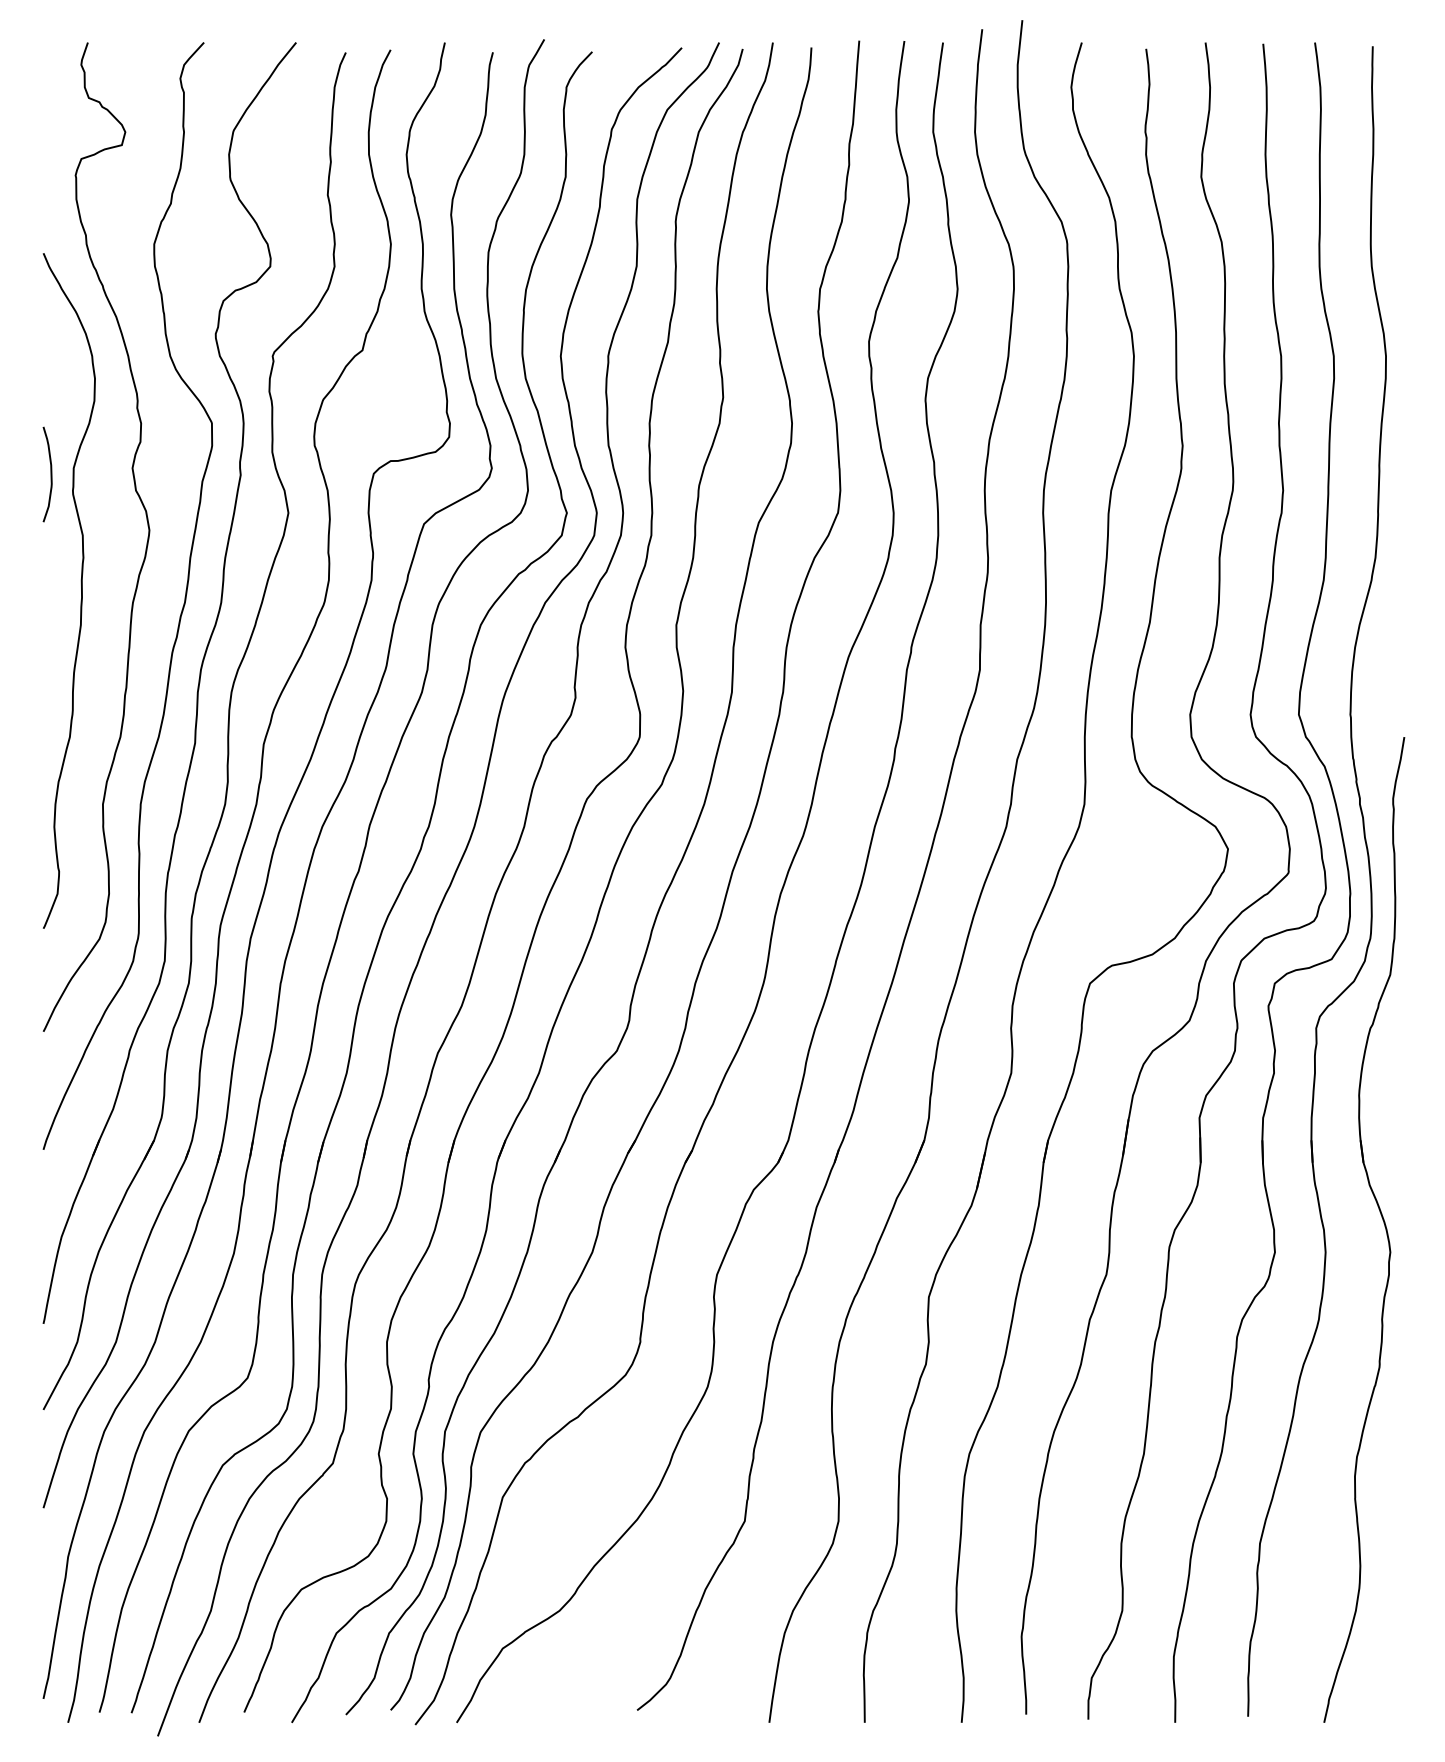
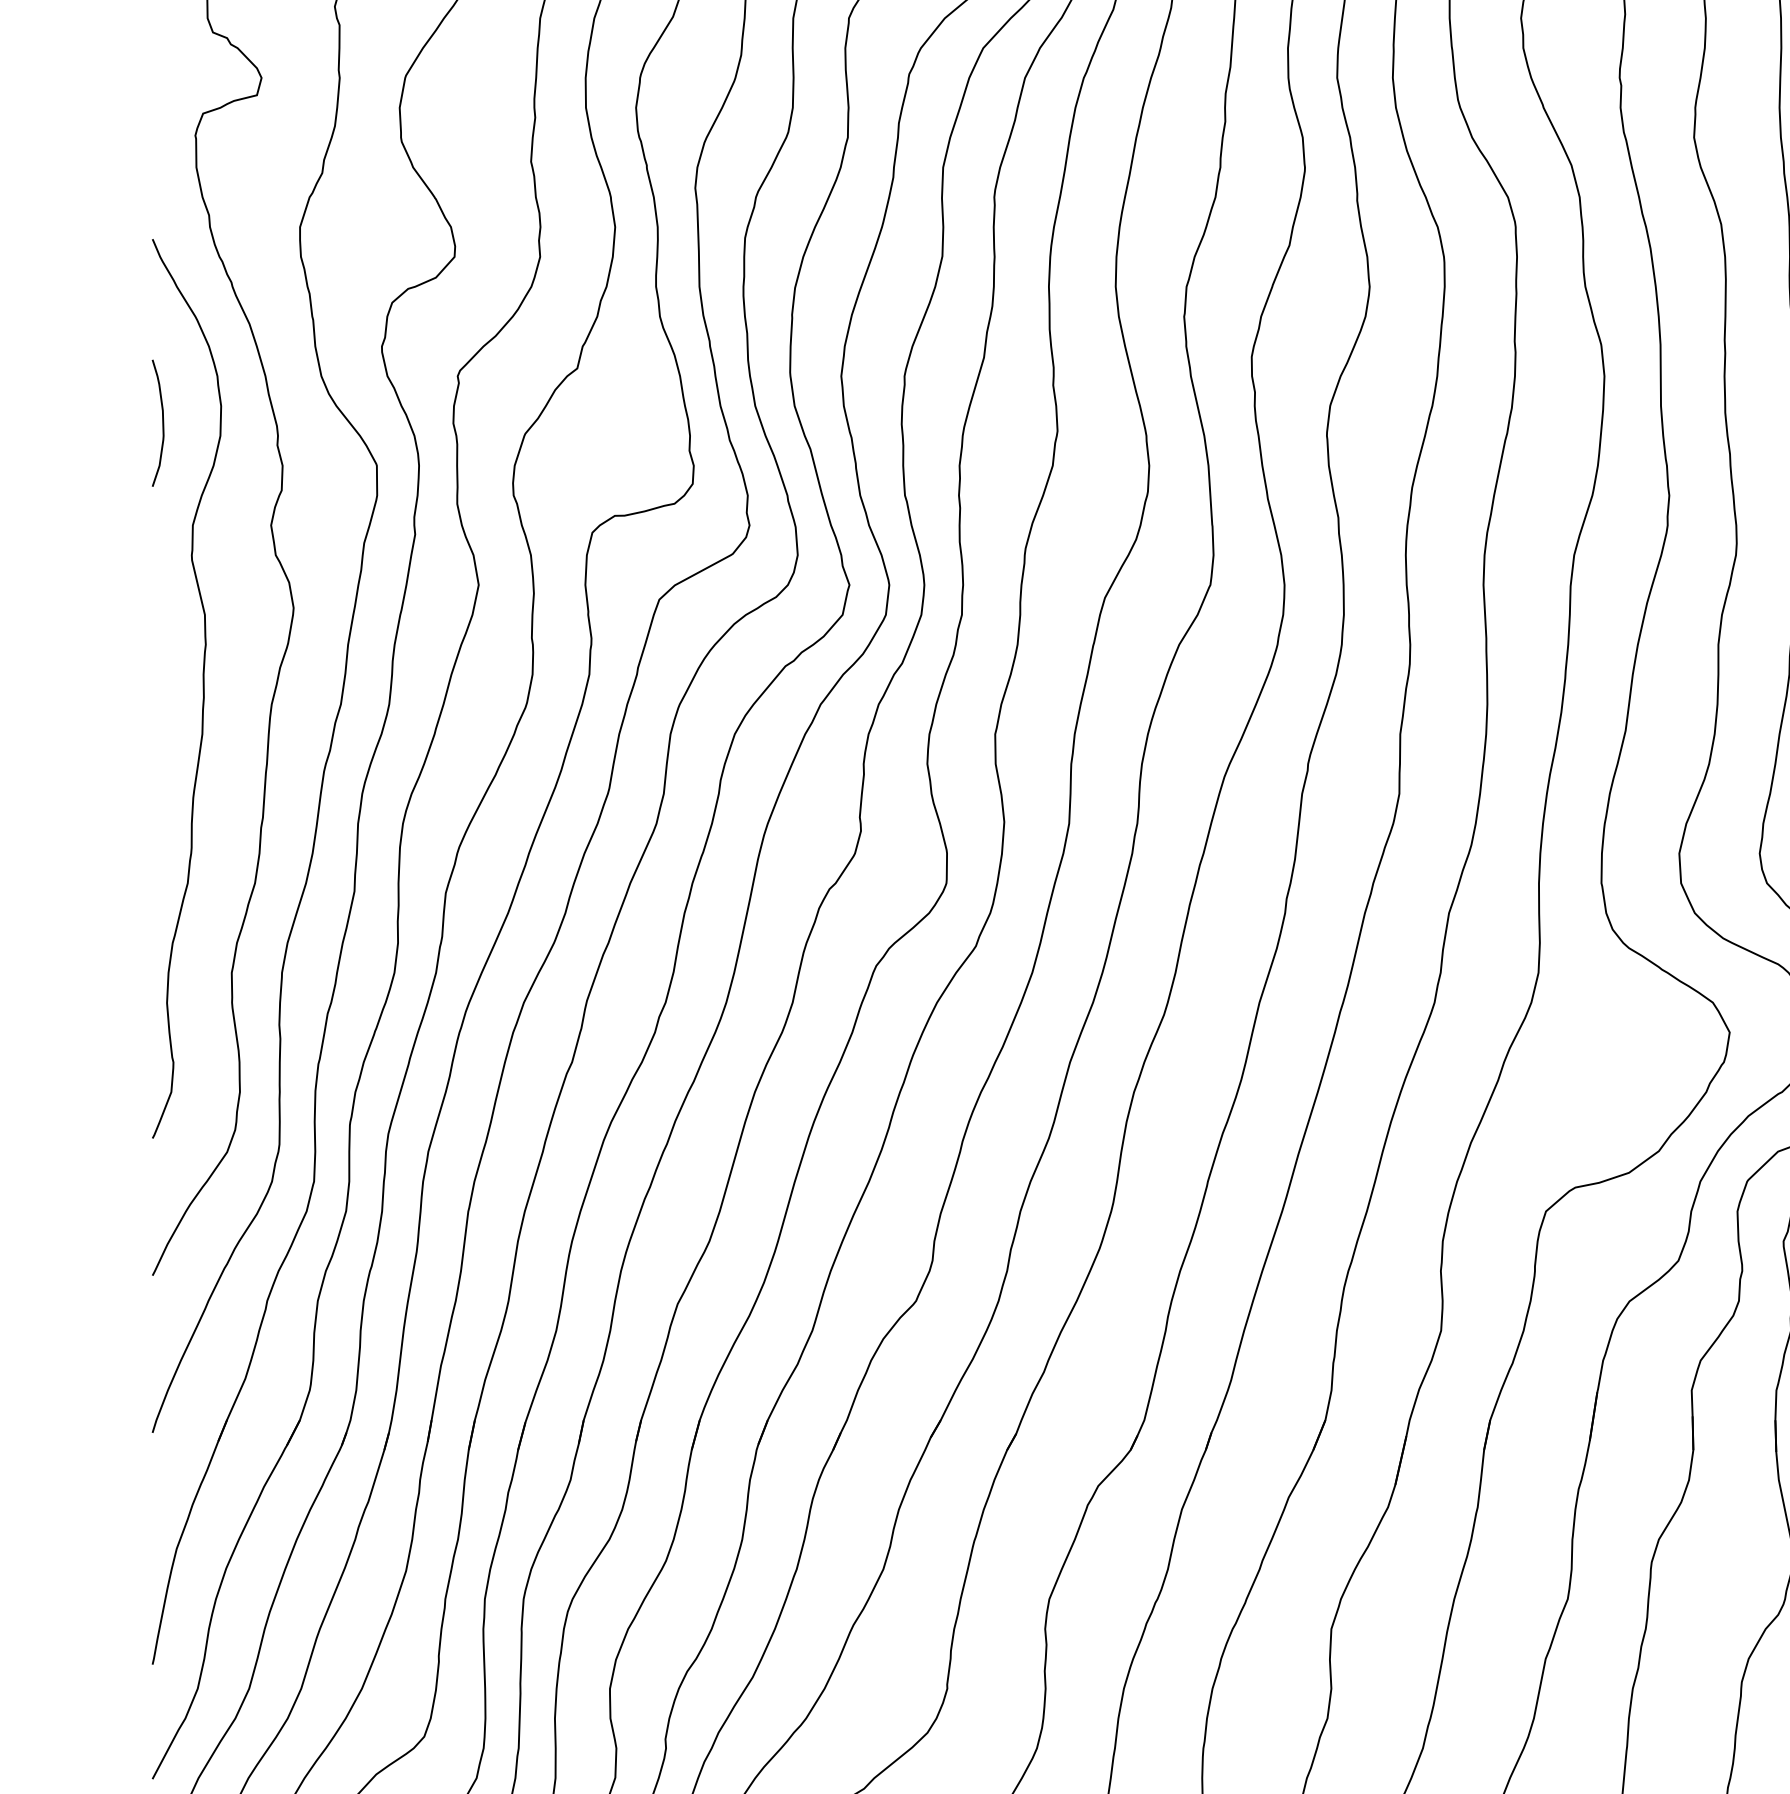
curve: (50, 474) -> (161, 423), moved

